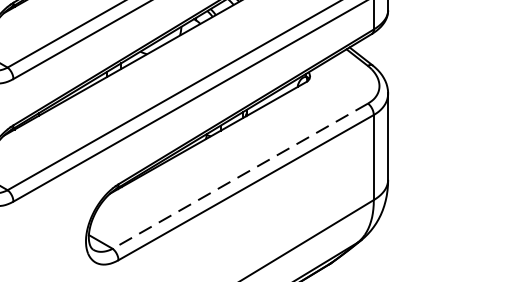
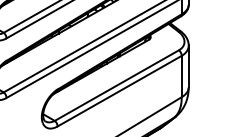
line: (239, 175) -> (116, 85), dashed -> solid

